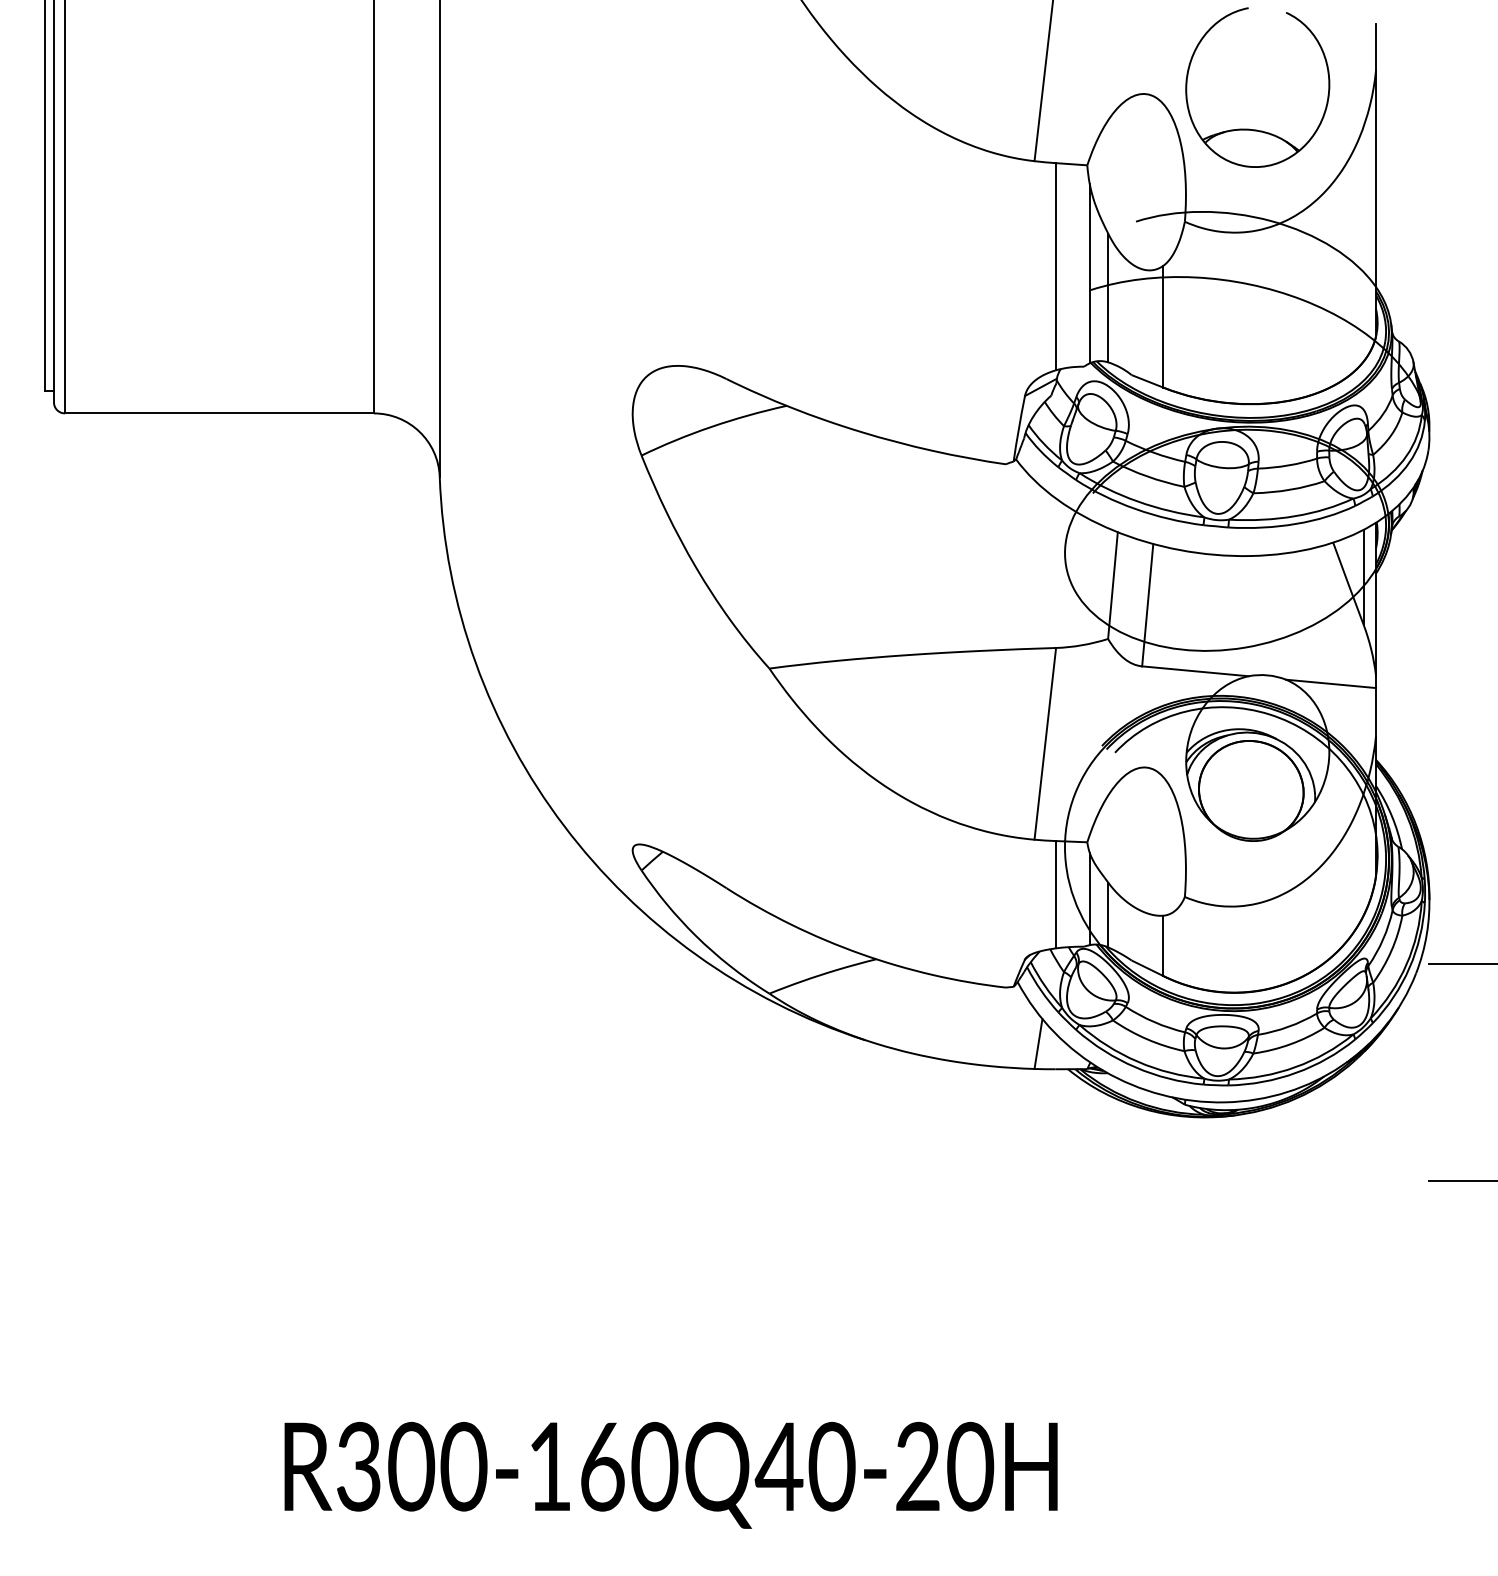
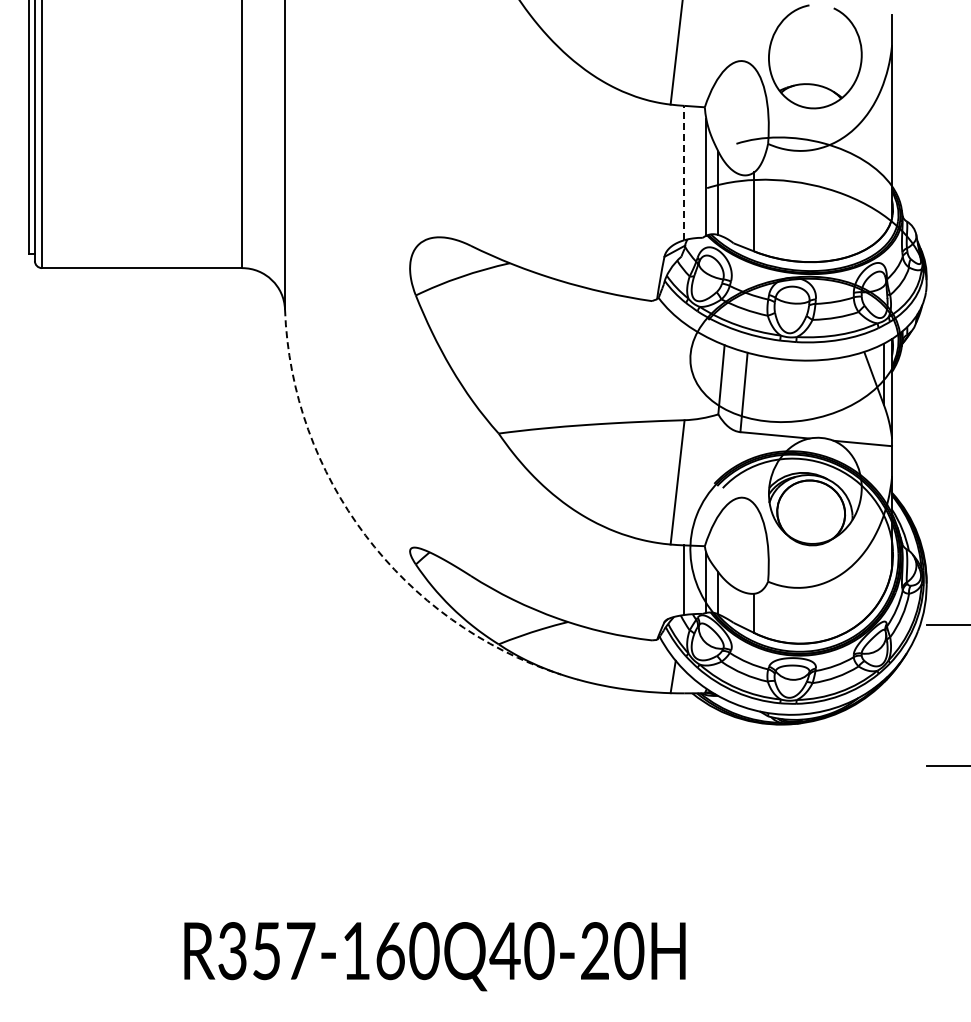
line: (1055, 265) -> (684, 172), solid -> dashed
arc: (563, 825) -> (365, 535), solid -> dashed
text: (437, 1467) -> (283, 951), R300-160Q40-20H -> R357-160Q40-20H

